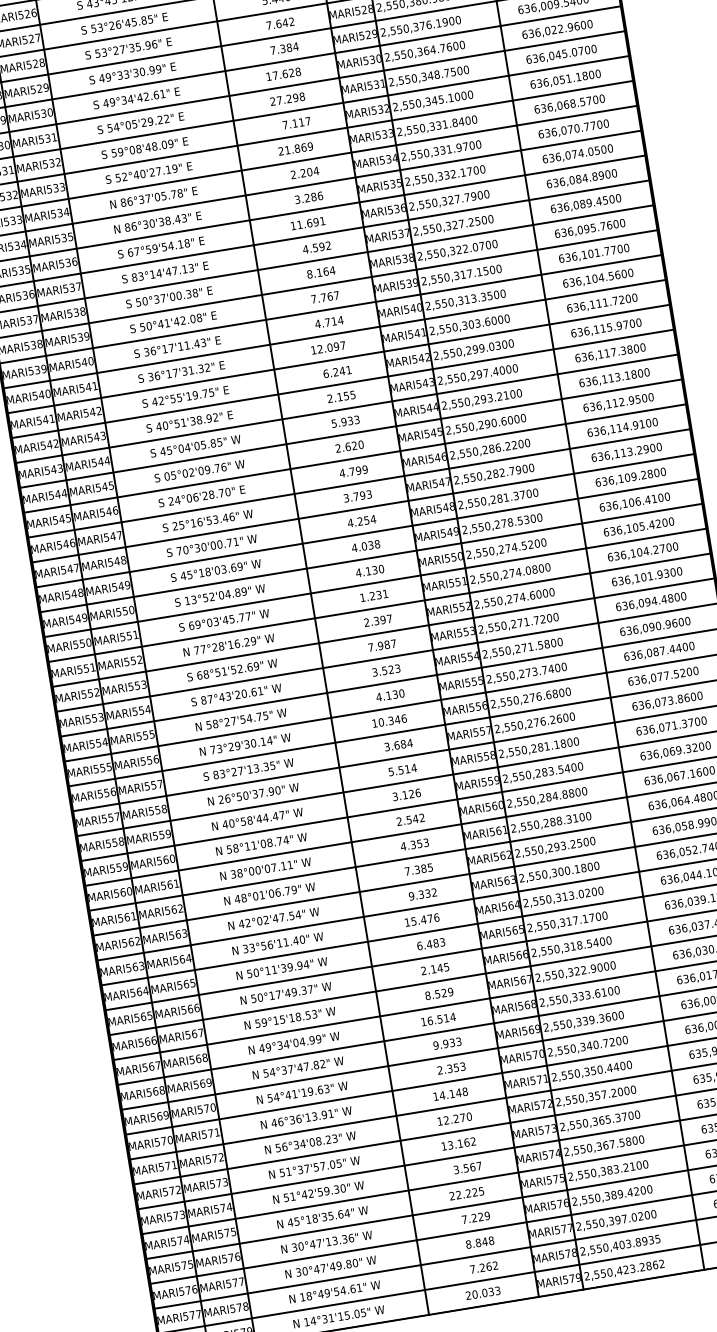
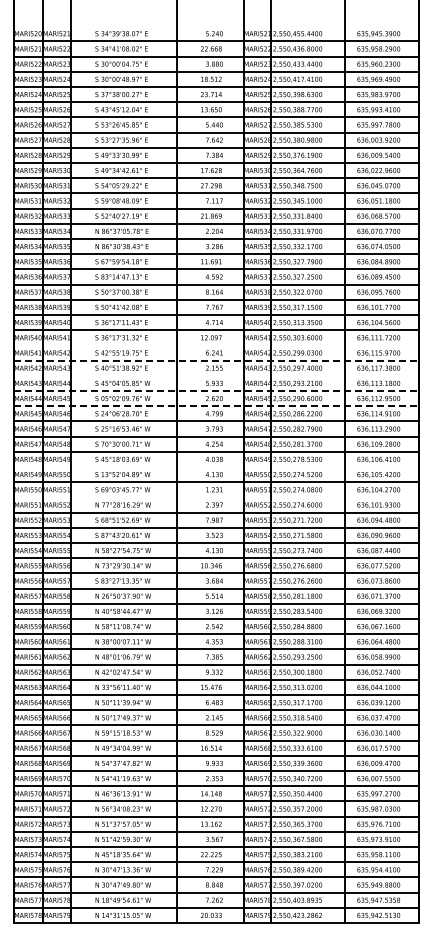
line: (338, 359) -> (216, 345), removed
line: (342, 383) -> (216, 360), solid -> dashed
line: (346, 408) -> (216, 375), removed
line: (350, 432) -> (216, 390), solid -> dashed
line: (355, 459) -> (216, 406), solid -> dashed
line: (371, 558) -> (216, 467), removed
line: (379, 607) -> (216, 497), removed

